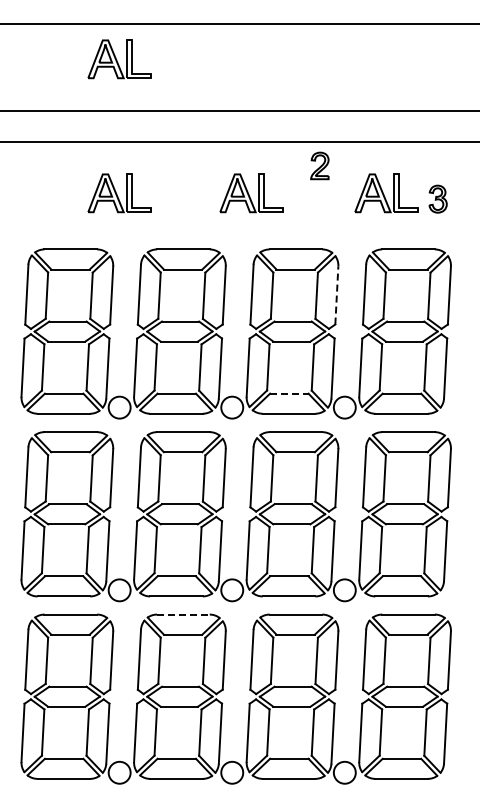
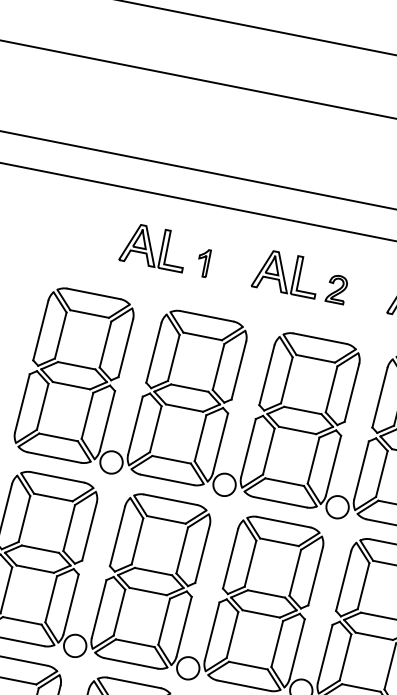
part: (119, 59) -> (180, 112), removed
part: (319, 165) -> (336, 288), moved
part: (169, 198) -> (203, 262), added
line: (336, 294) -> (351, 391), dashed -> solid
line: (289, 393) -> (284, 482), dashed -> solid
line: (183, 614) -> (134, 682), dashed -> solid

